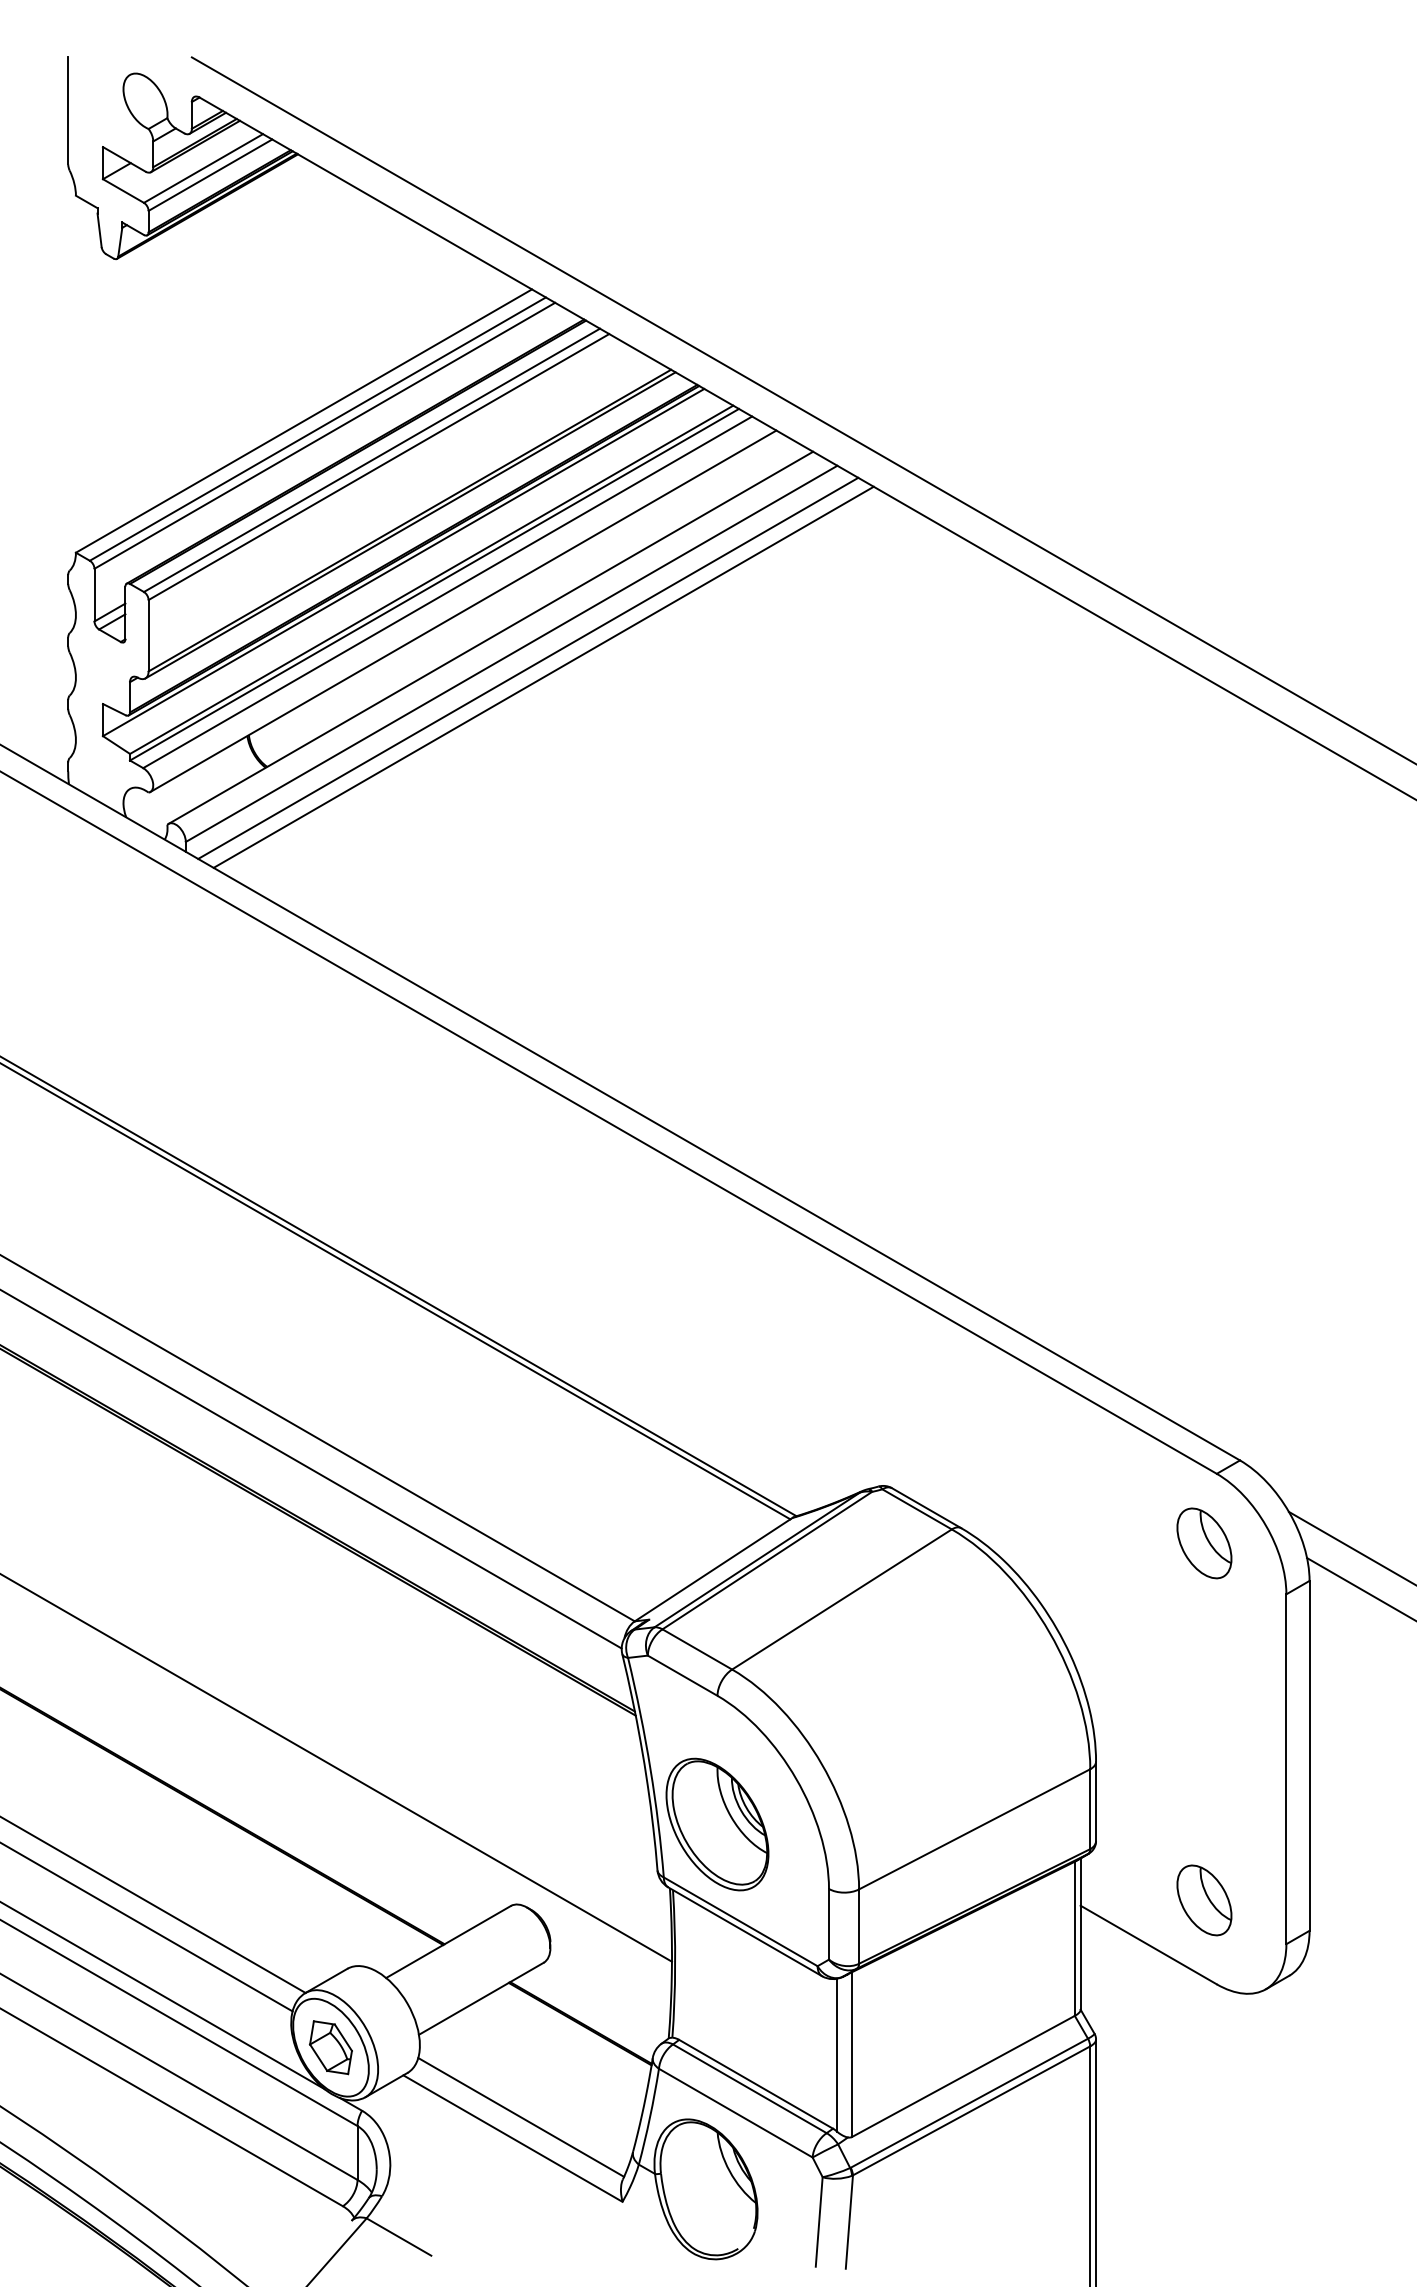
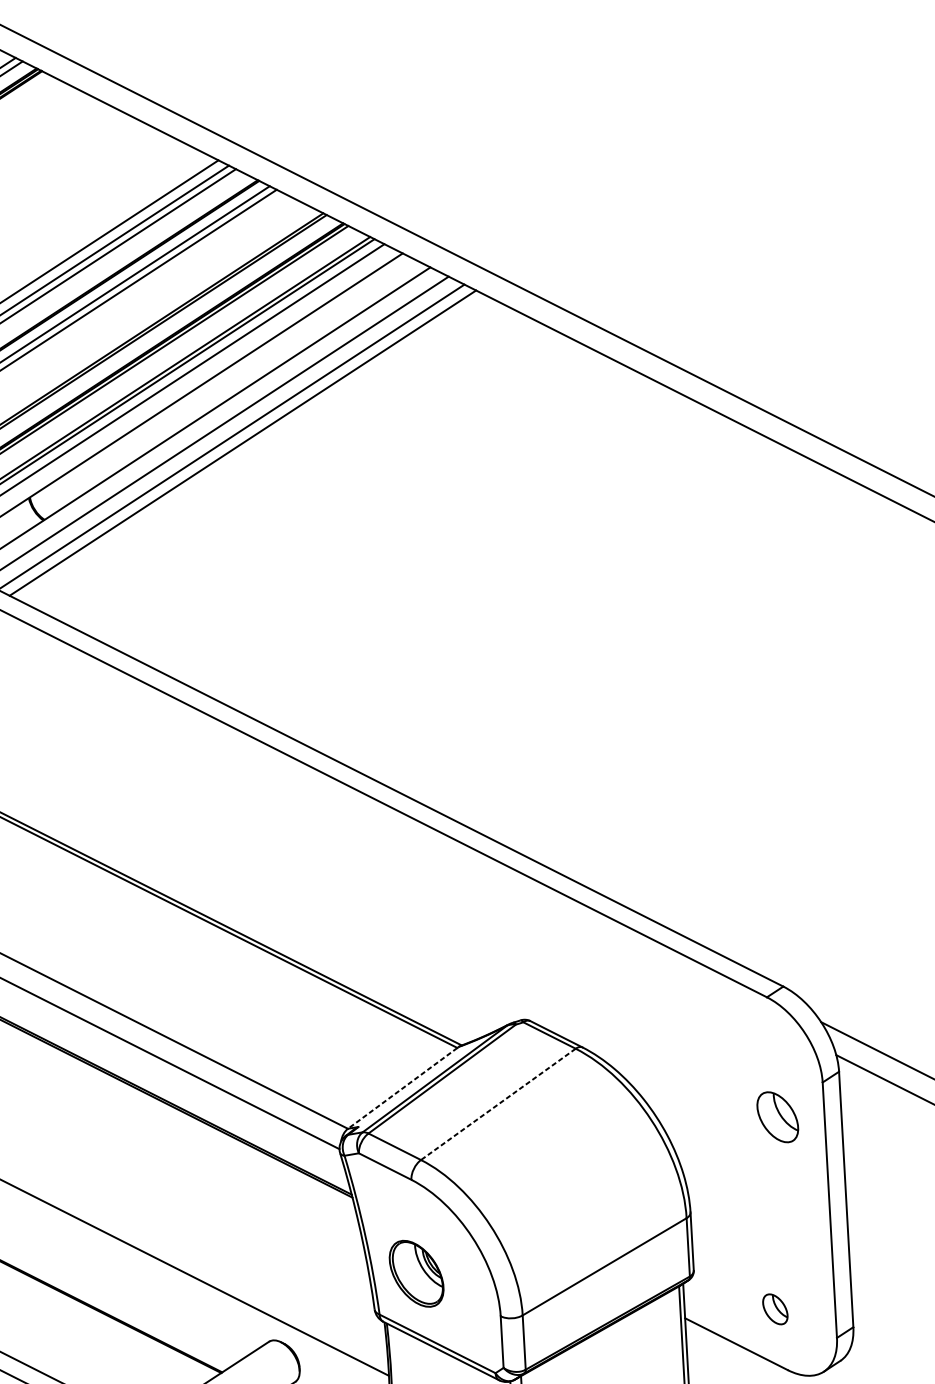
part: (1204, 1543) -> (777, 1117), moved
line: (712, 1570) -> (402, 1088), solid -> dashed
line: (841, 1599) -> (498, 1104), solid -> dashed
part: (717, 1824) -> (416, 1273), size x0.7
part: (1204, 1900) -> (775, 1309), size x0.6

